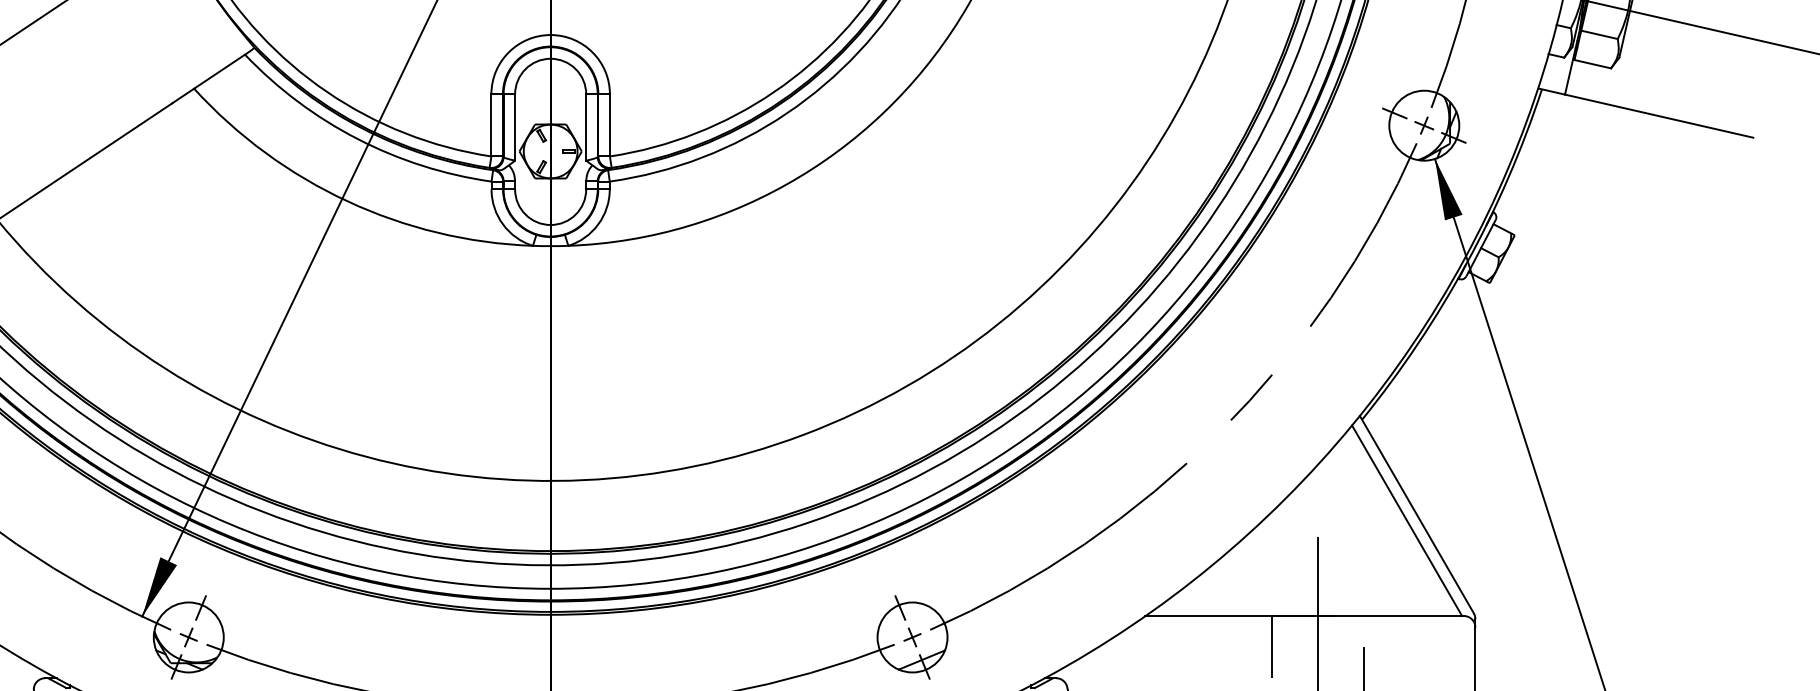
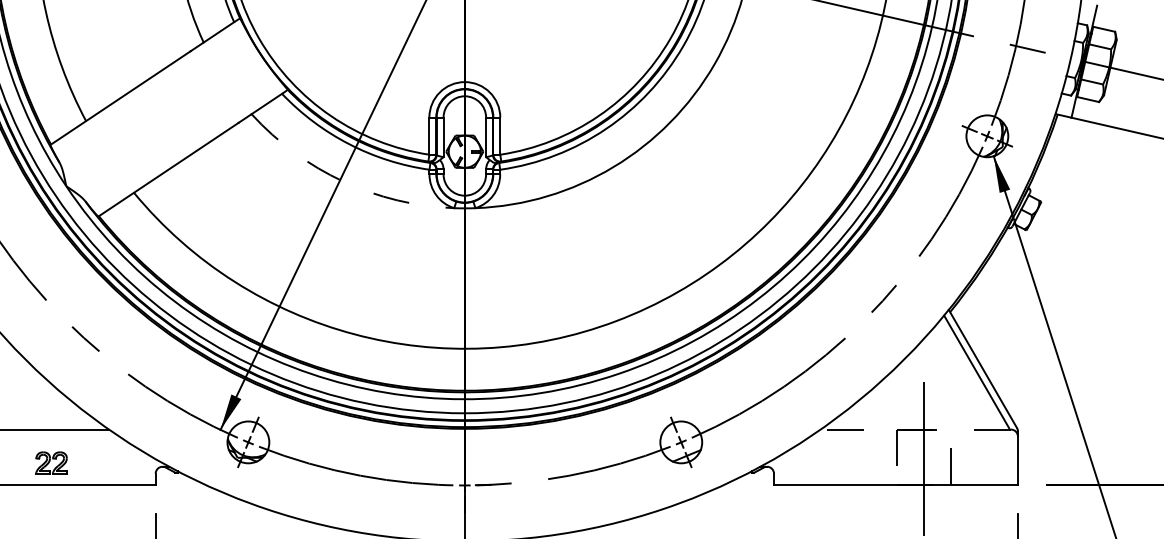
arc: (347, 201) -> (343, 181), solid -> dashed
line: (1304, 615) -> (915, 429), solid -> dashed

